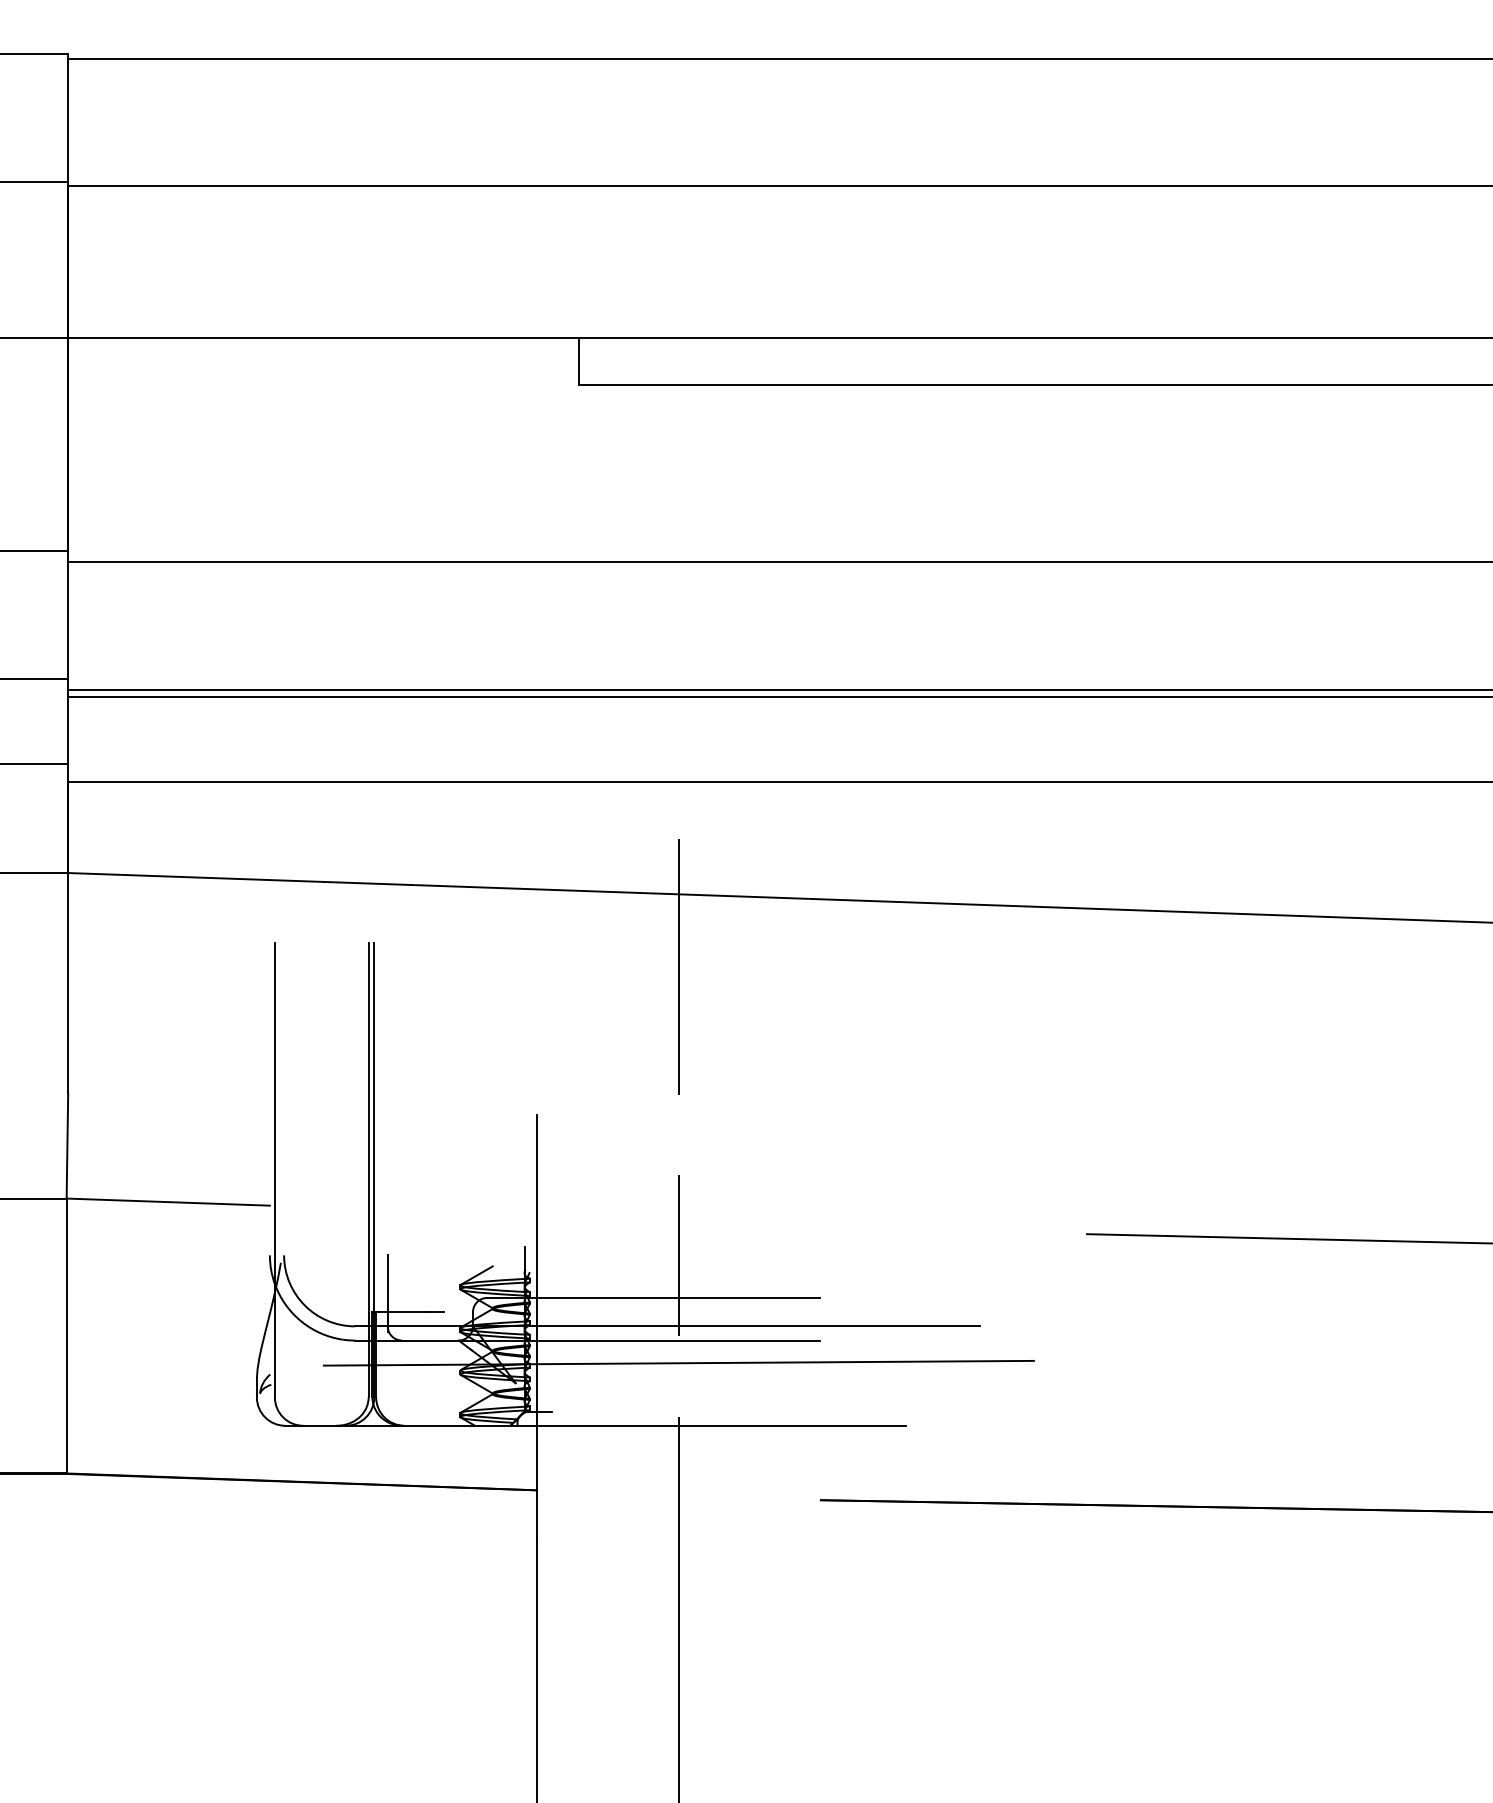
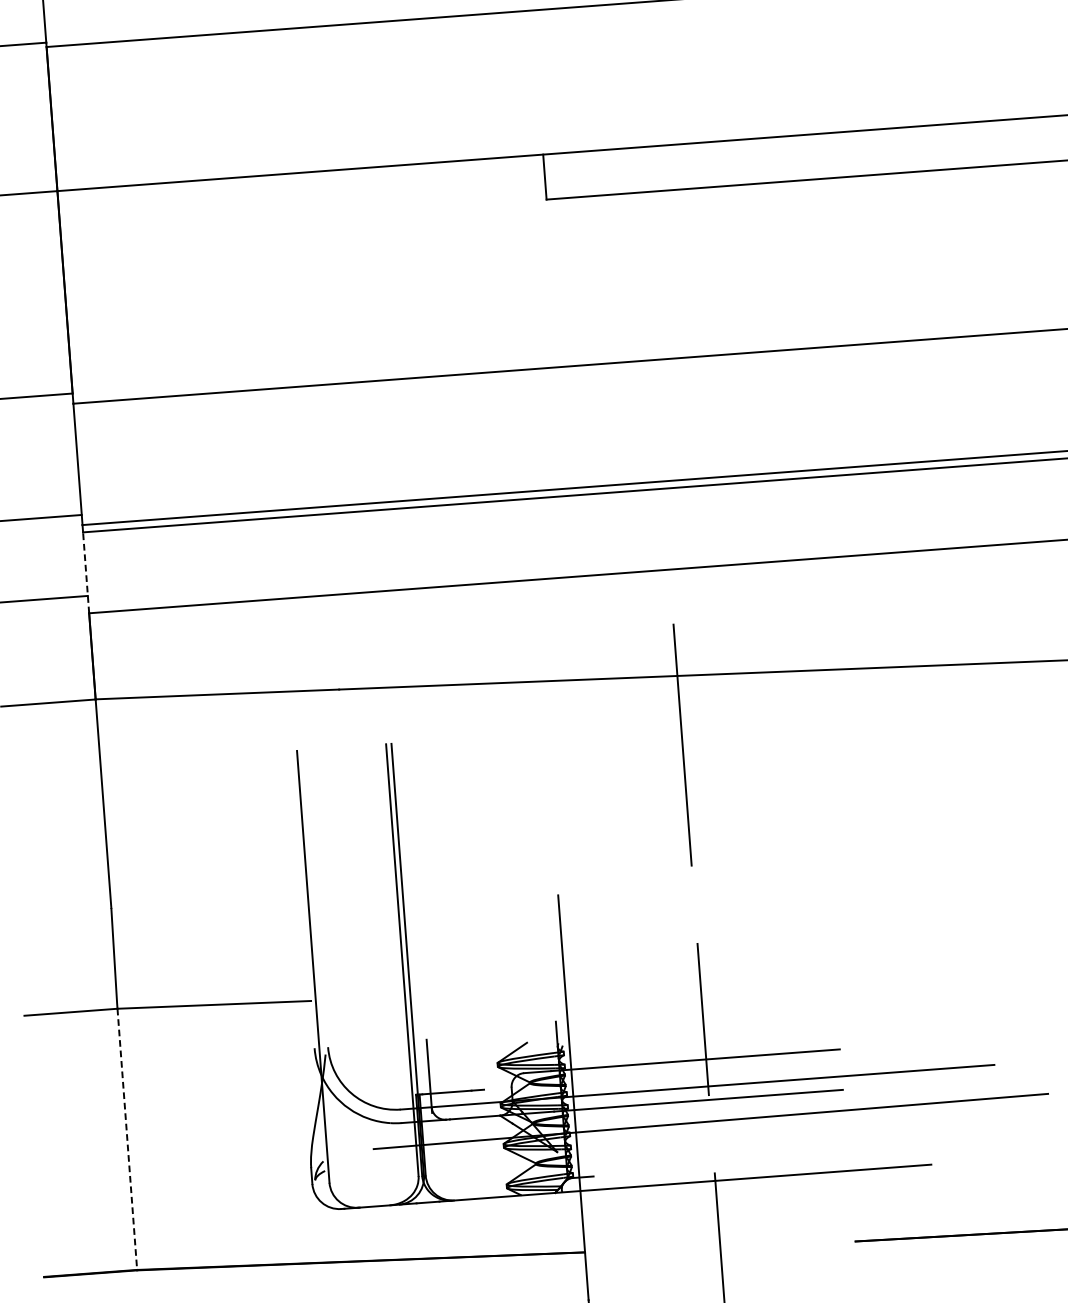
line: (68, 739) -> (86, 572), solid -> dashed
line: (66, 1336) -> (127, 1139), solid -> dashed

